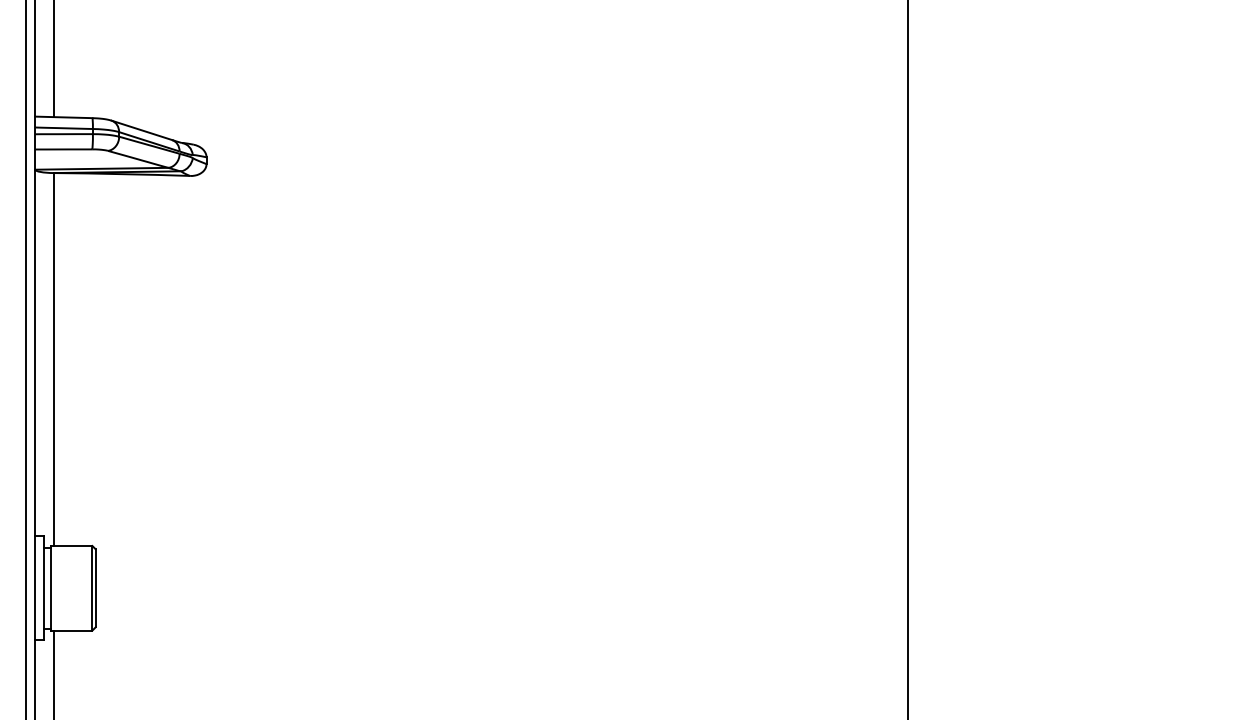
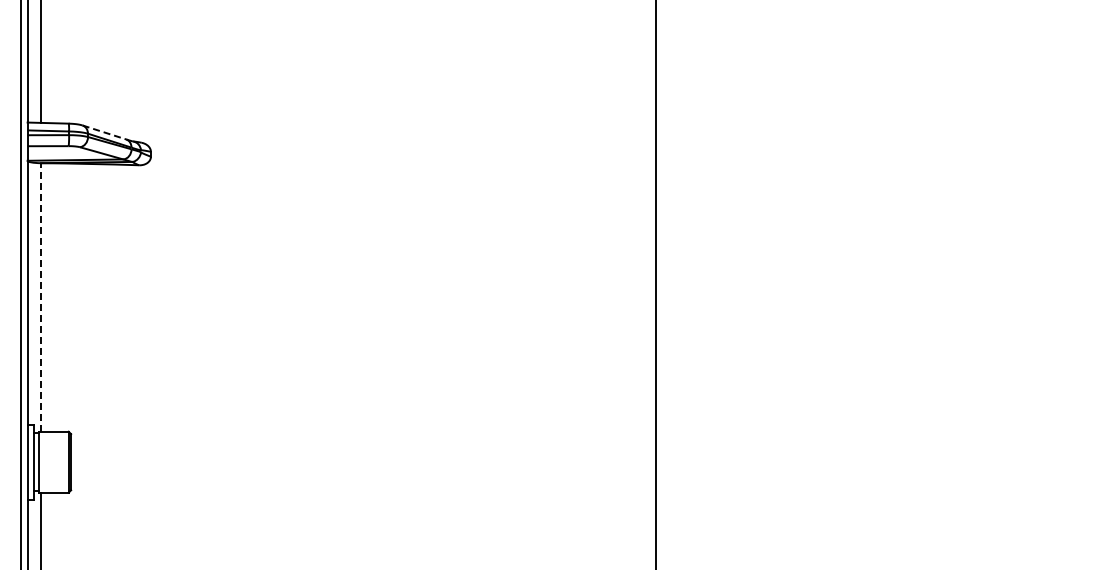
line: (142, 130) -> (104, 132), solid -> dashed
line: (54, 358) -> (41, 296), solid -> dashed

